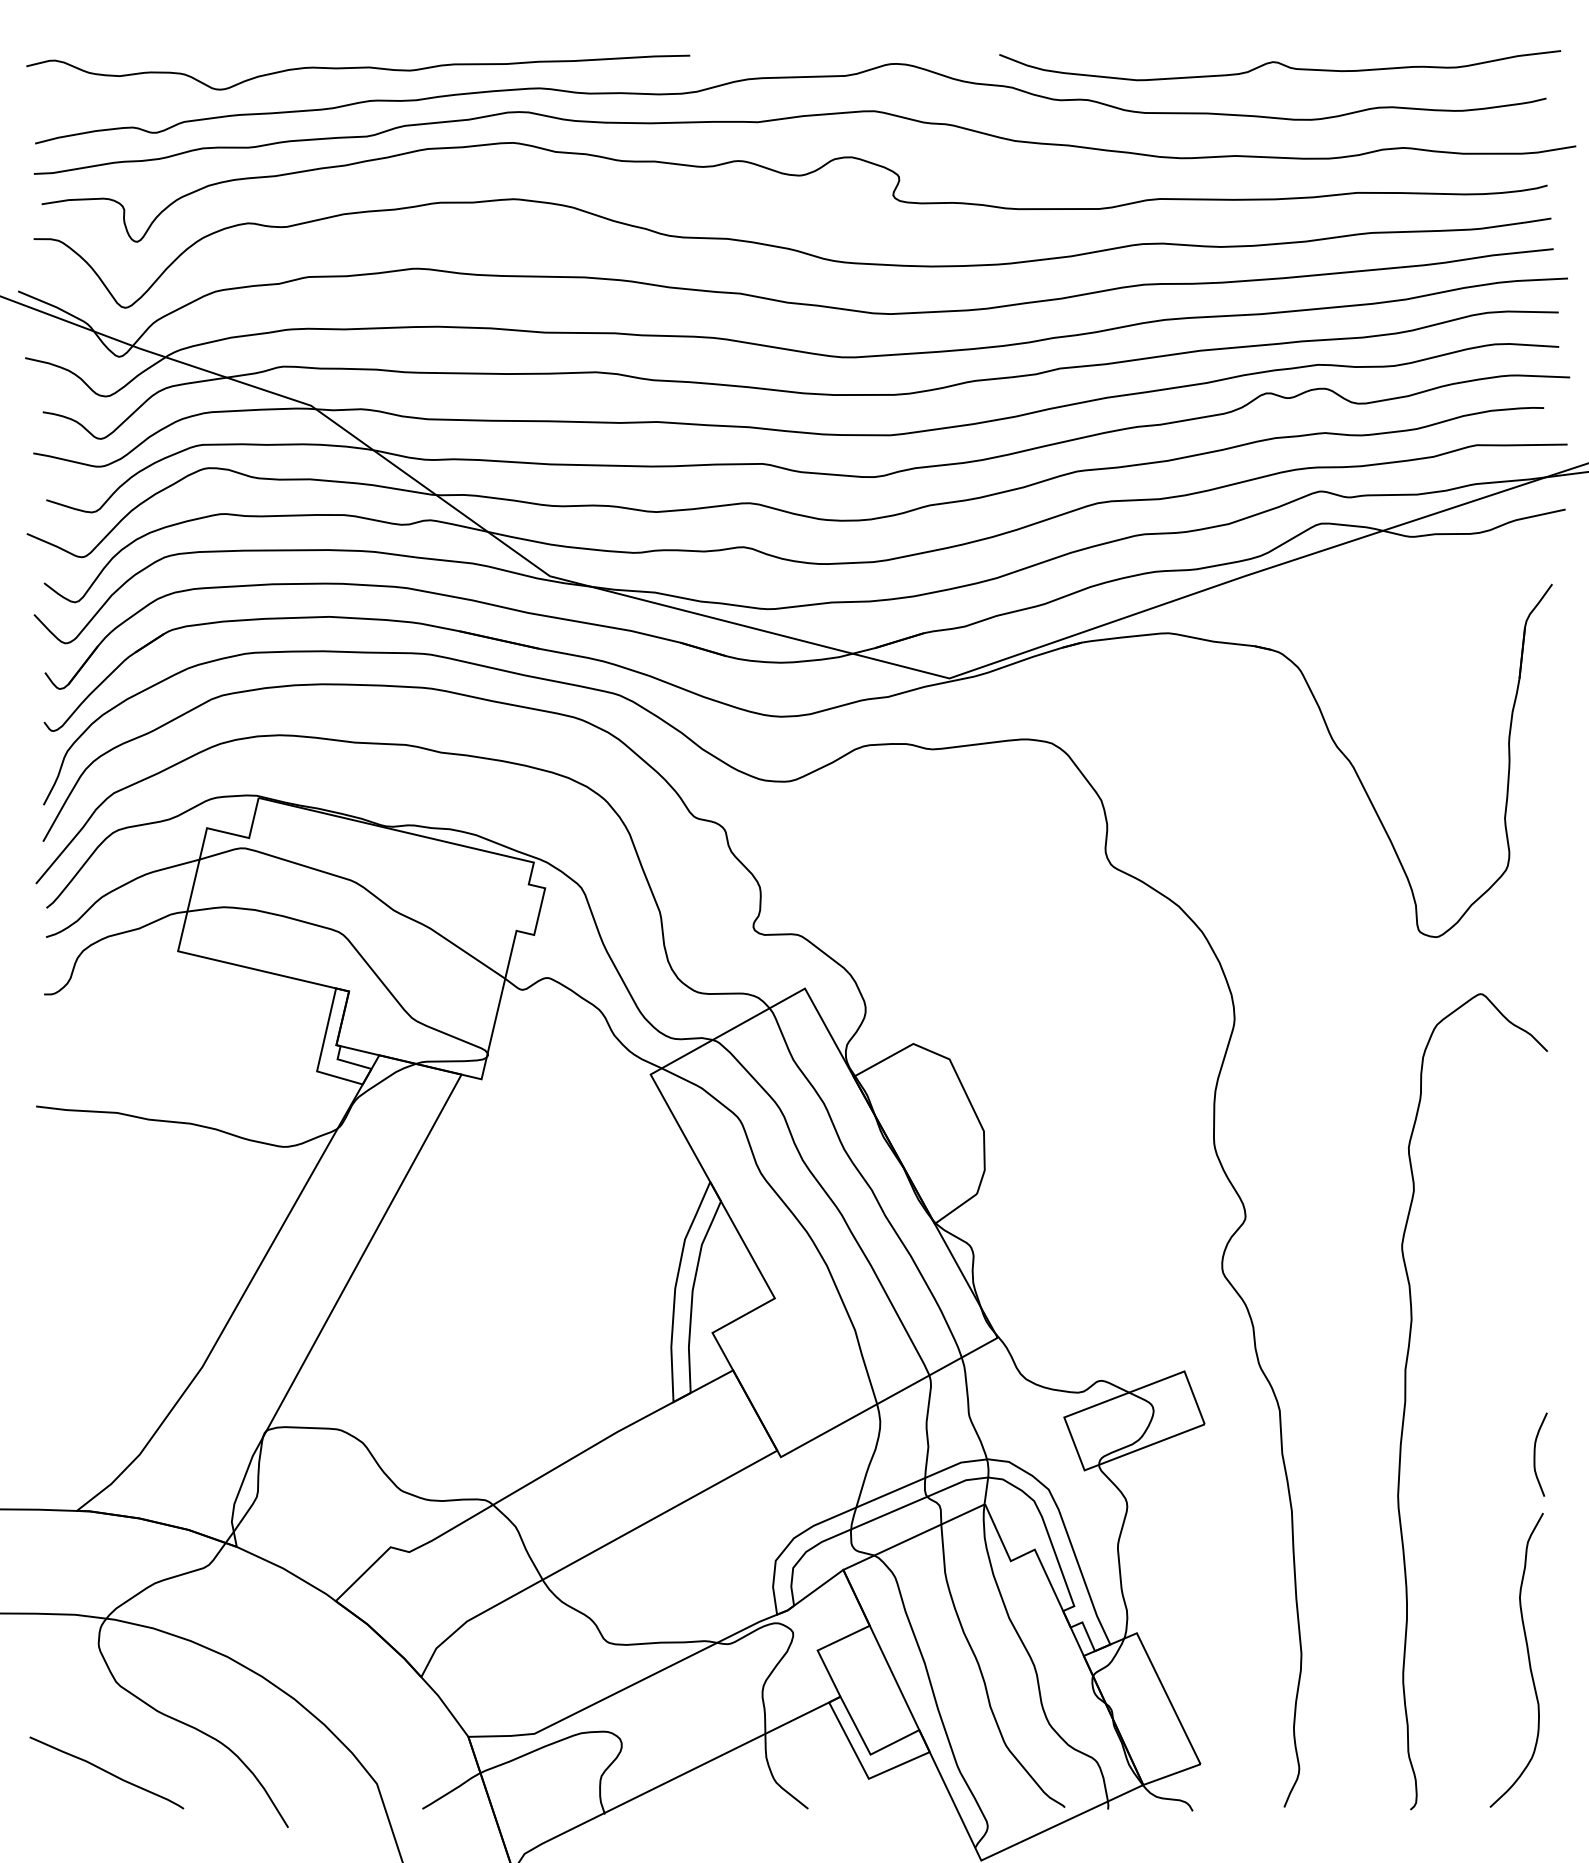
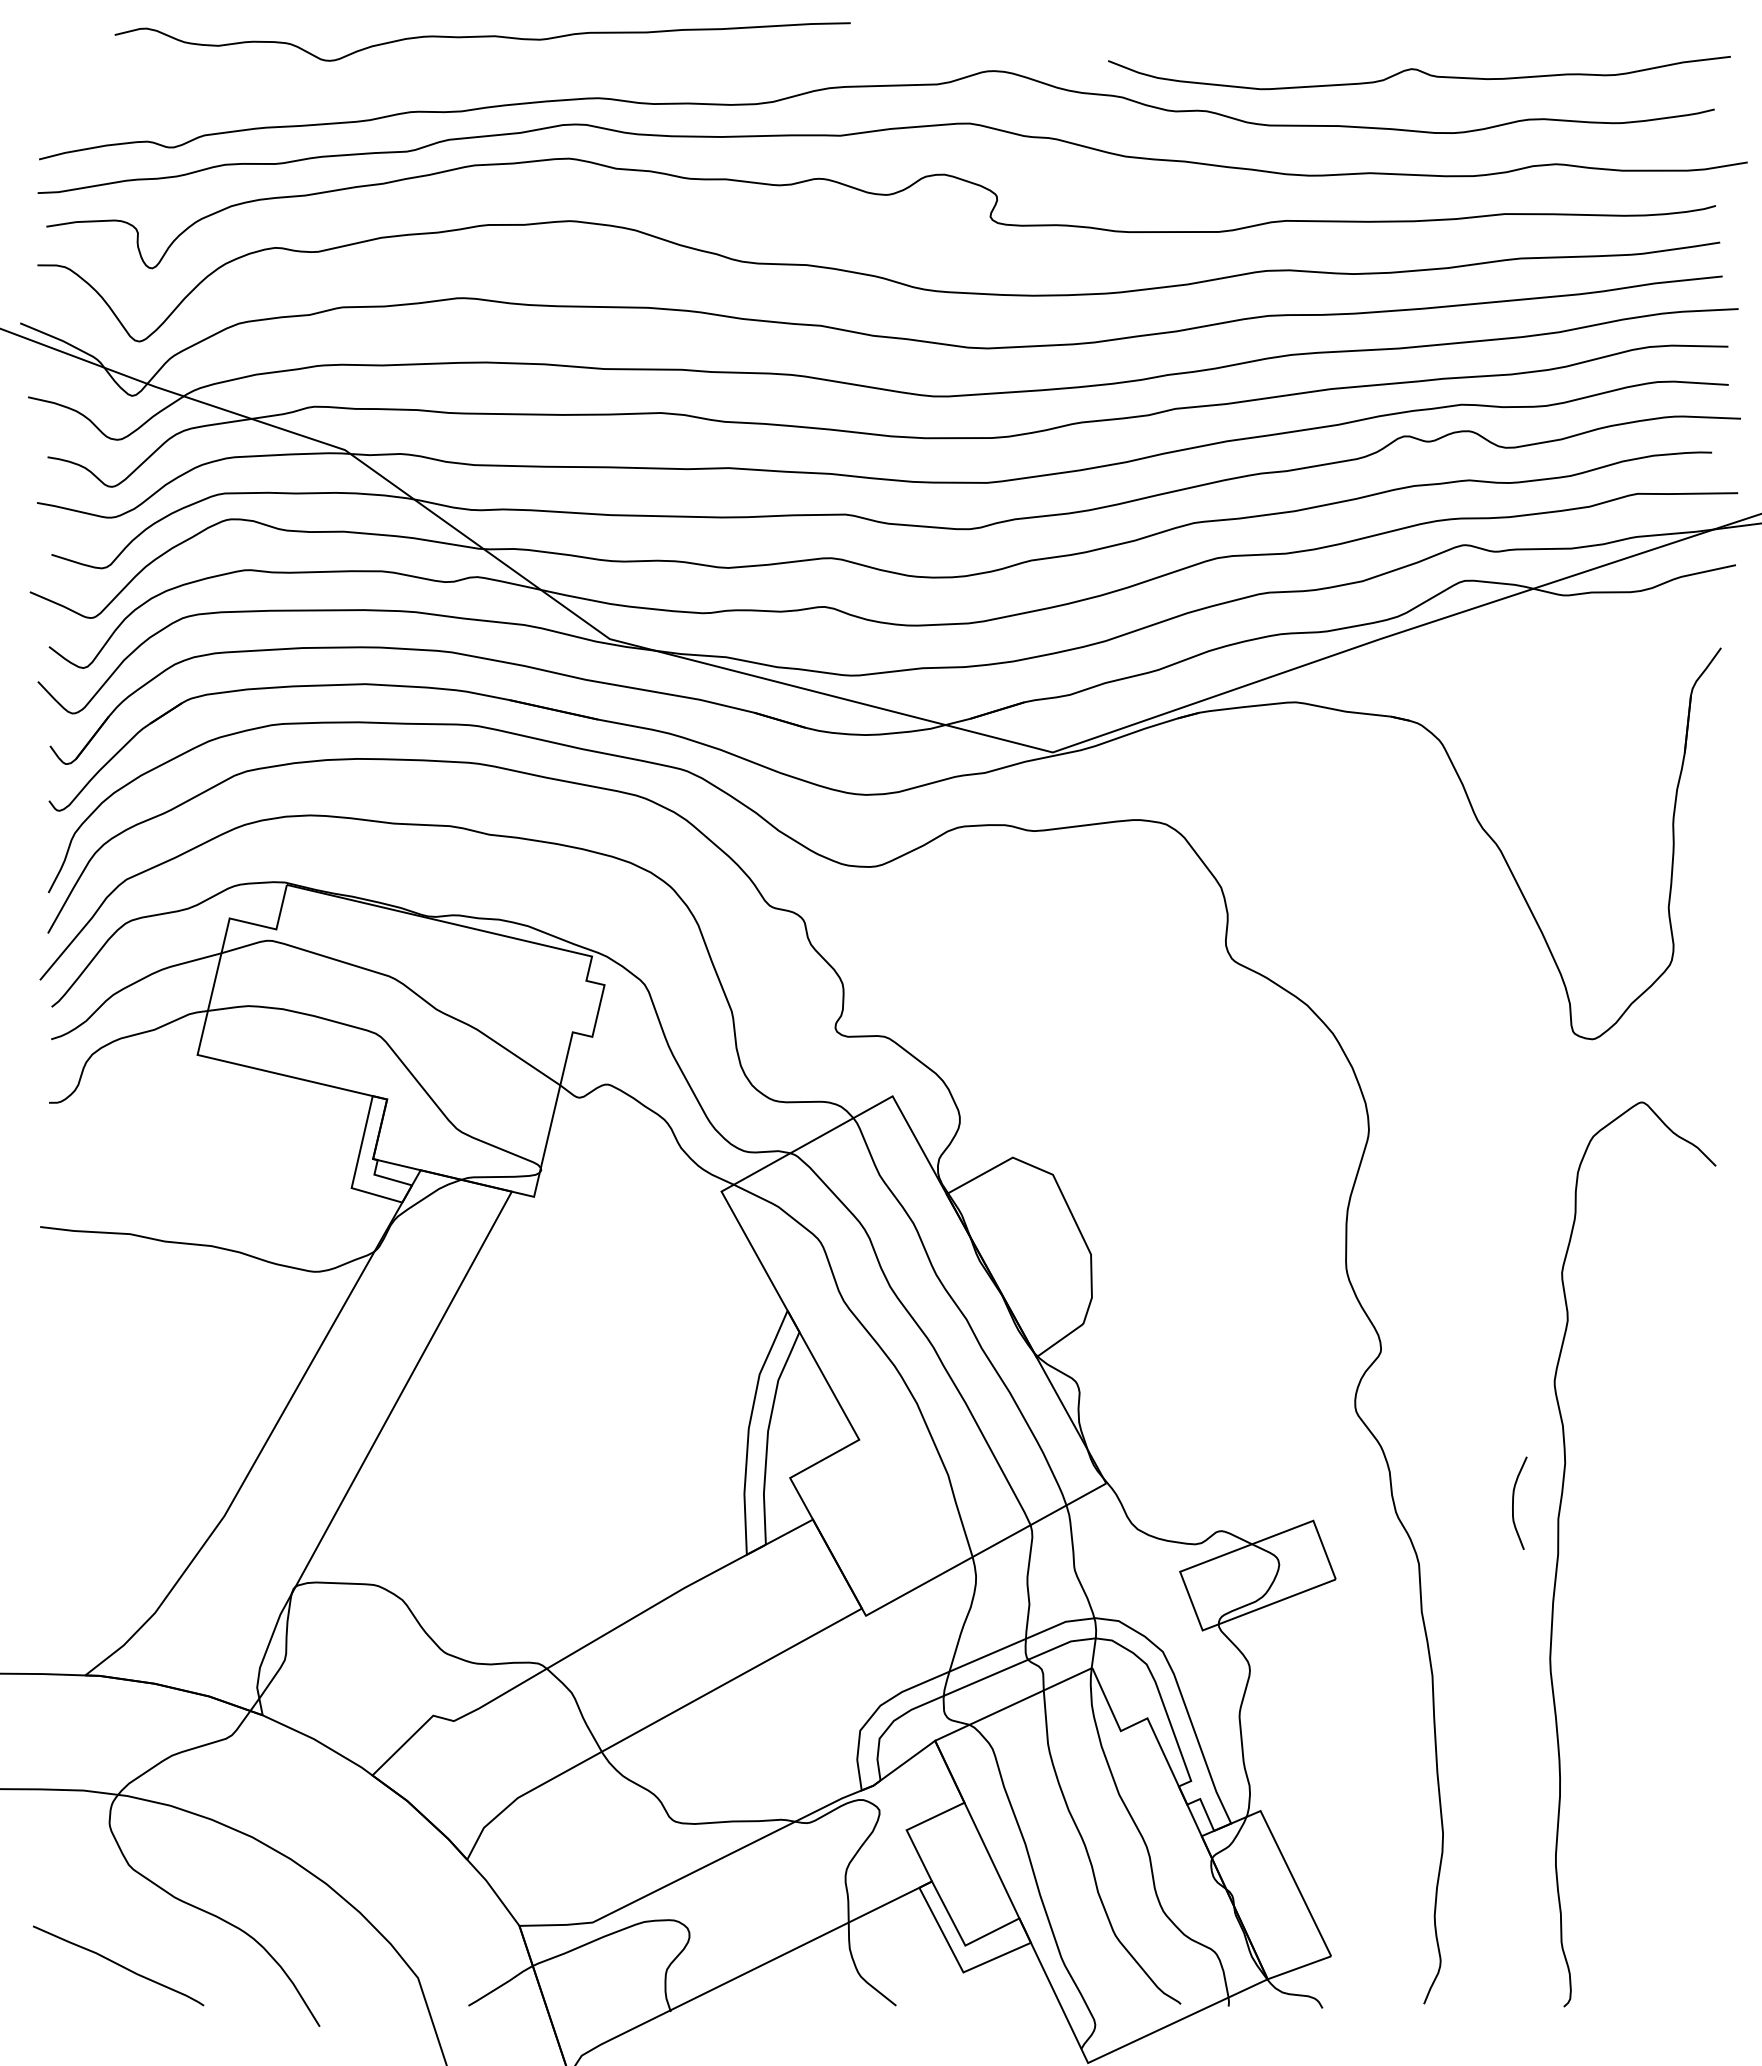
curve: (358, 68) -> (482, 37), moved
curve: (1535, 1454) -> (1514, 1503), moved
curve: (1527, 1656) -> (1693, 1836), removed

